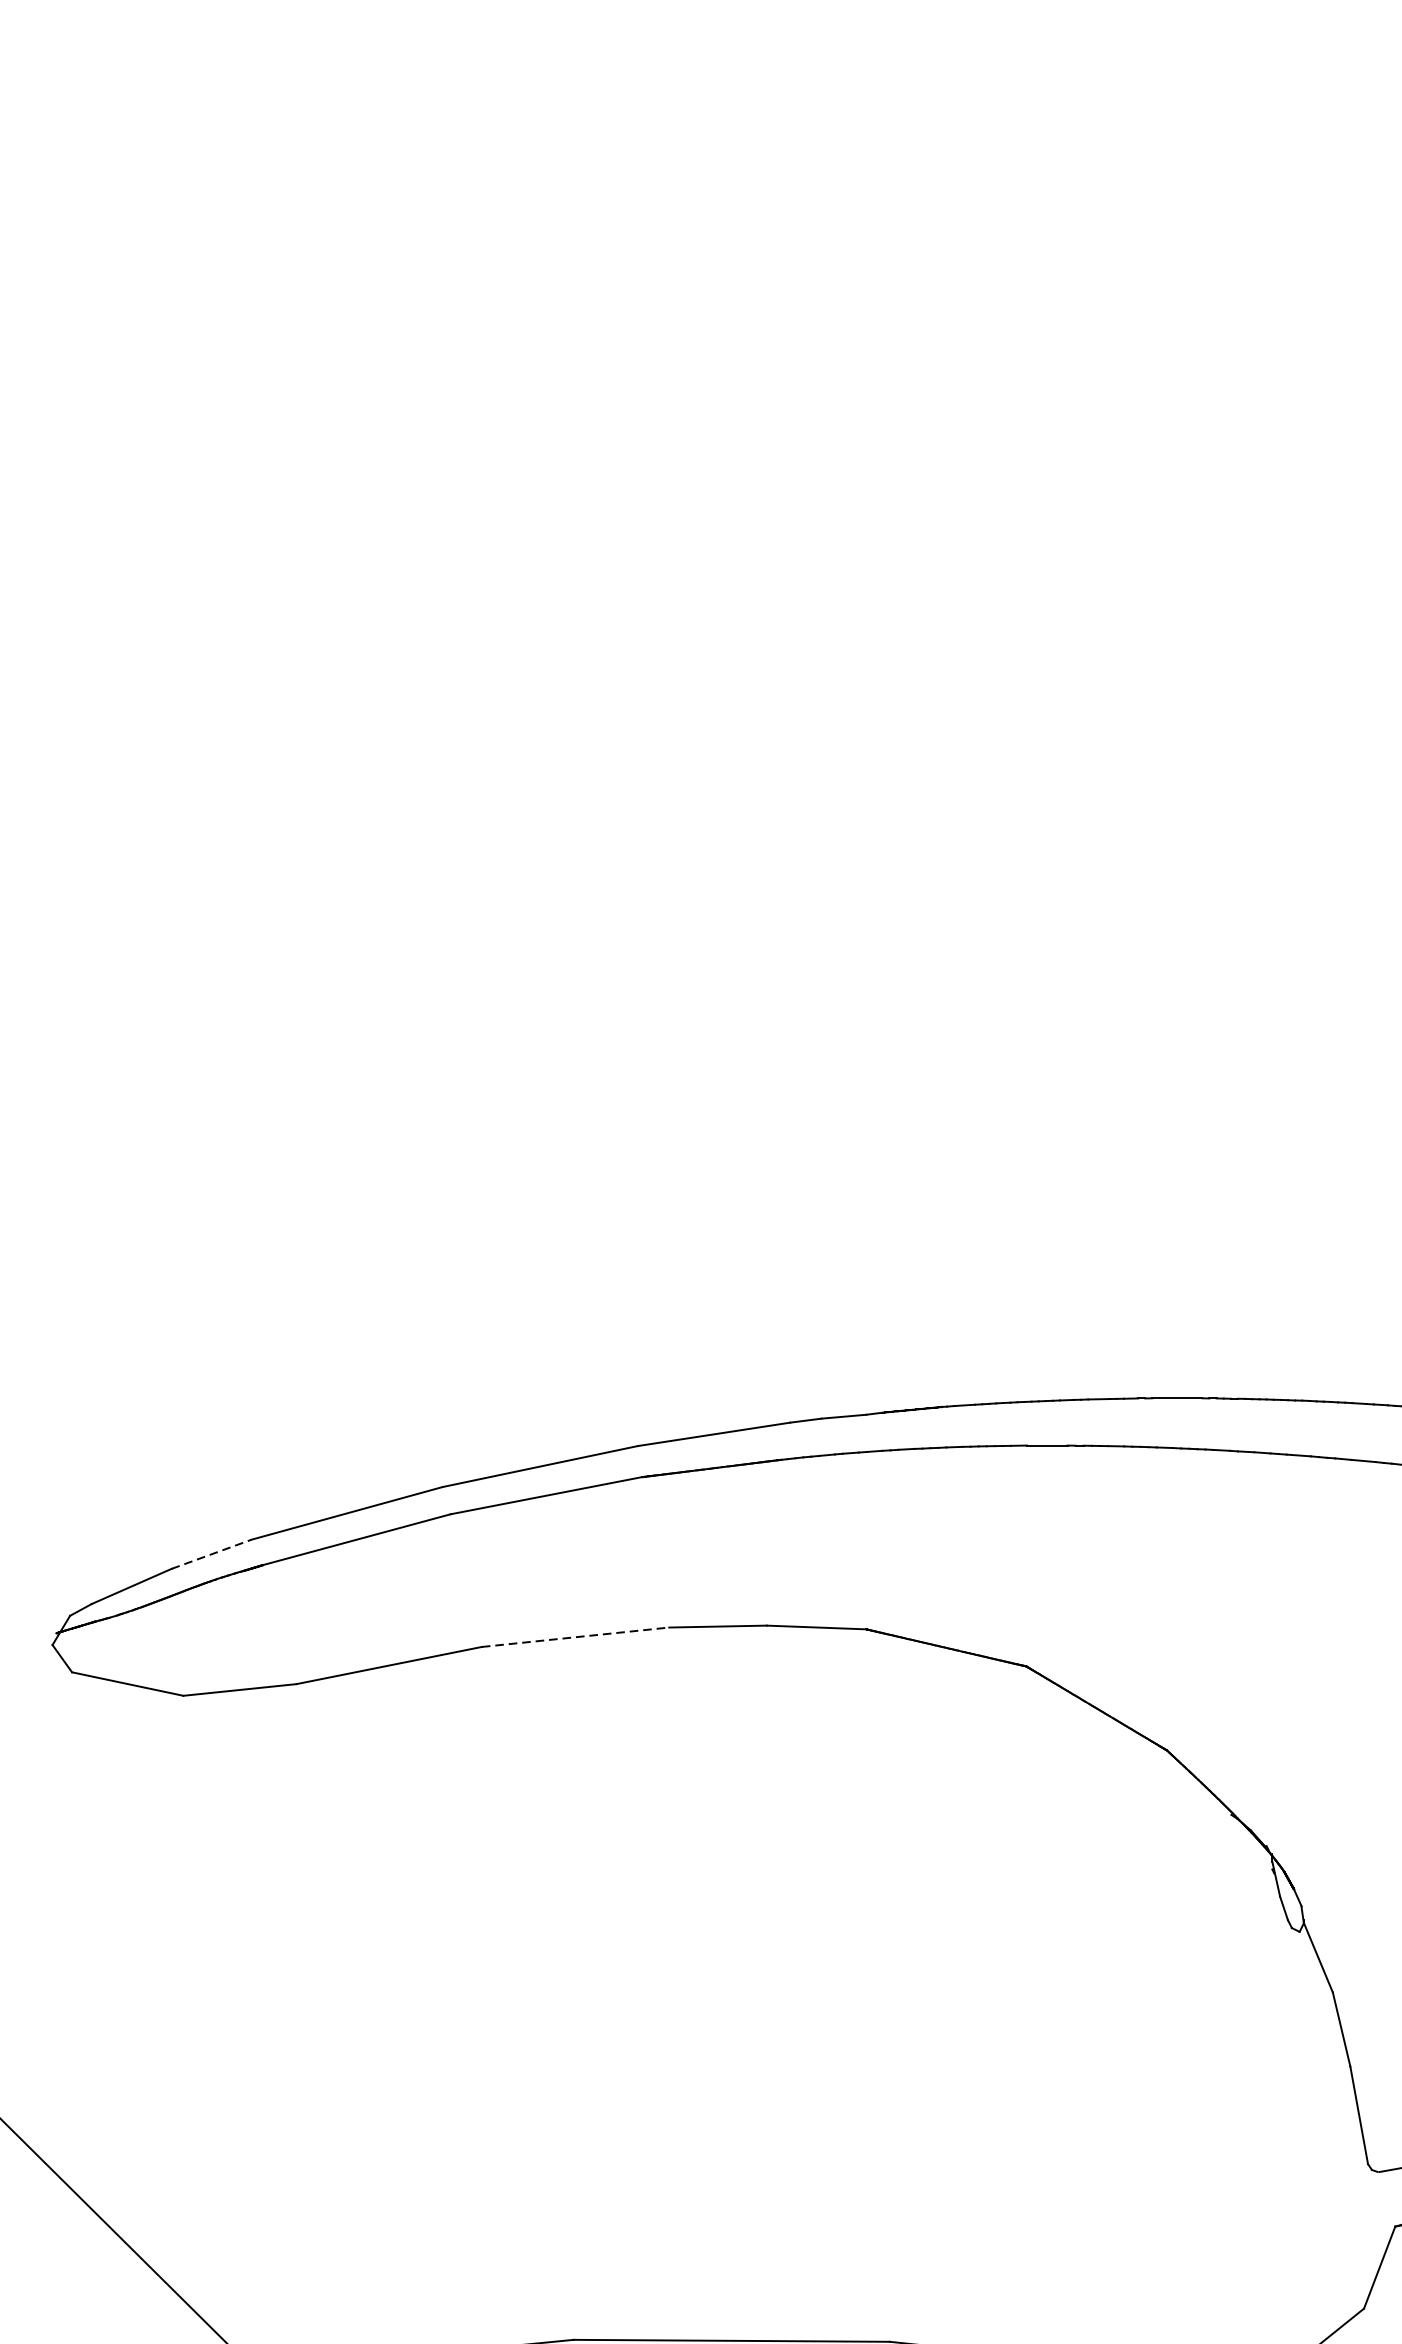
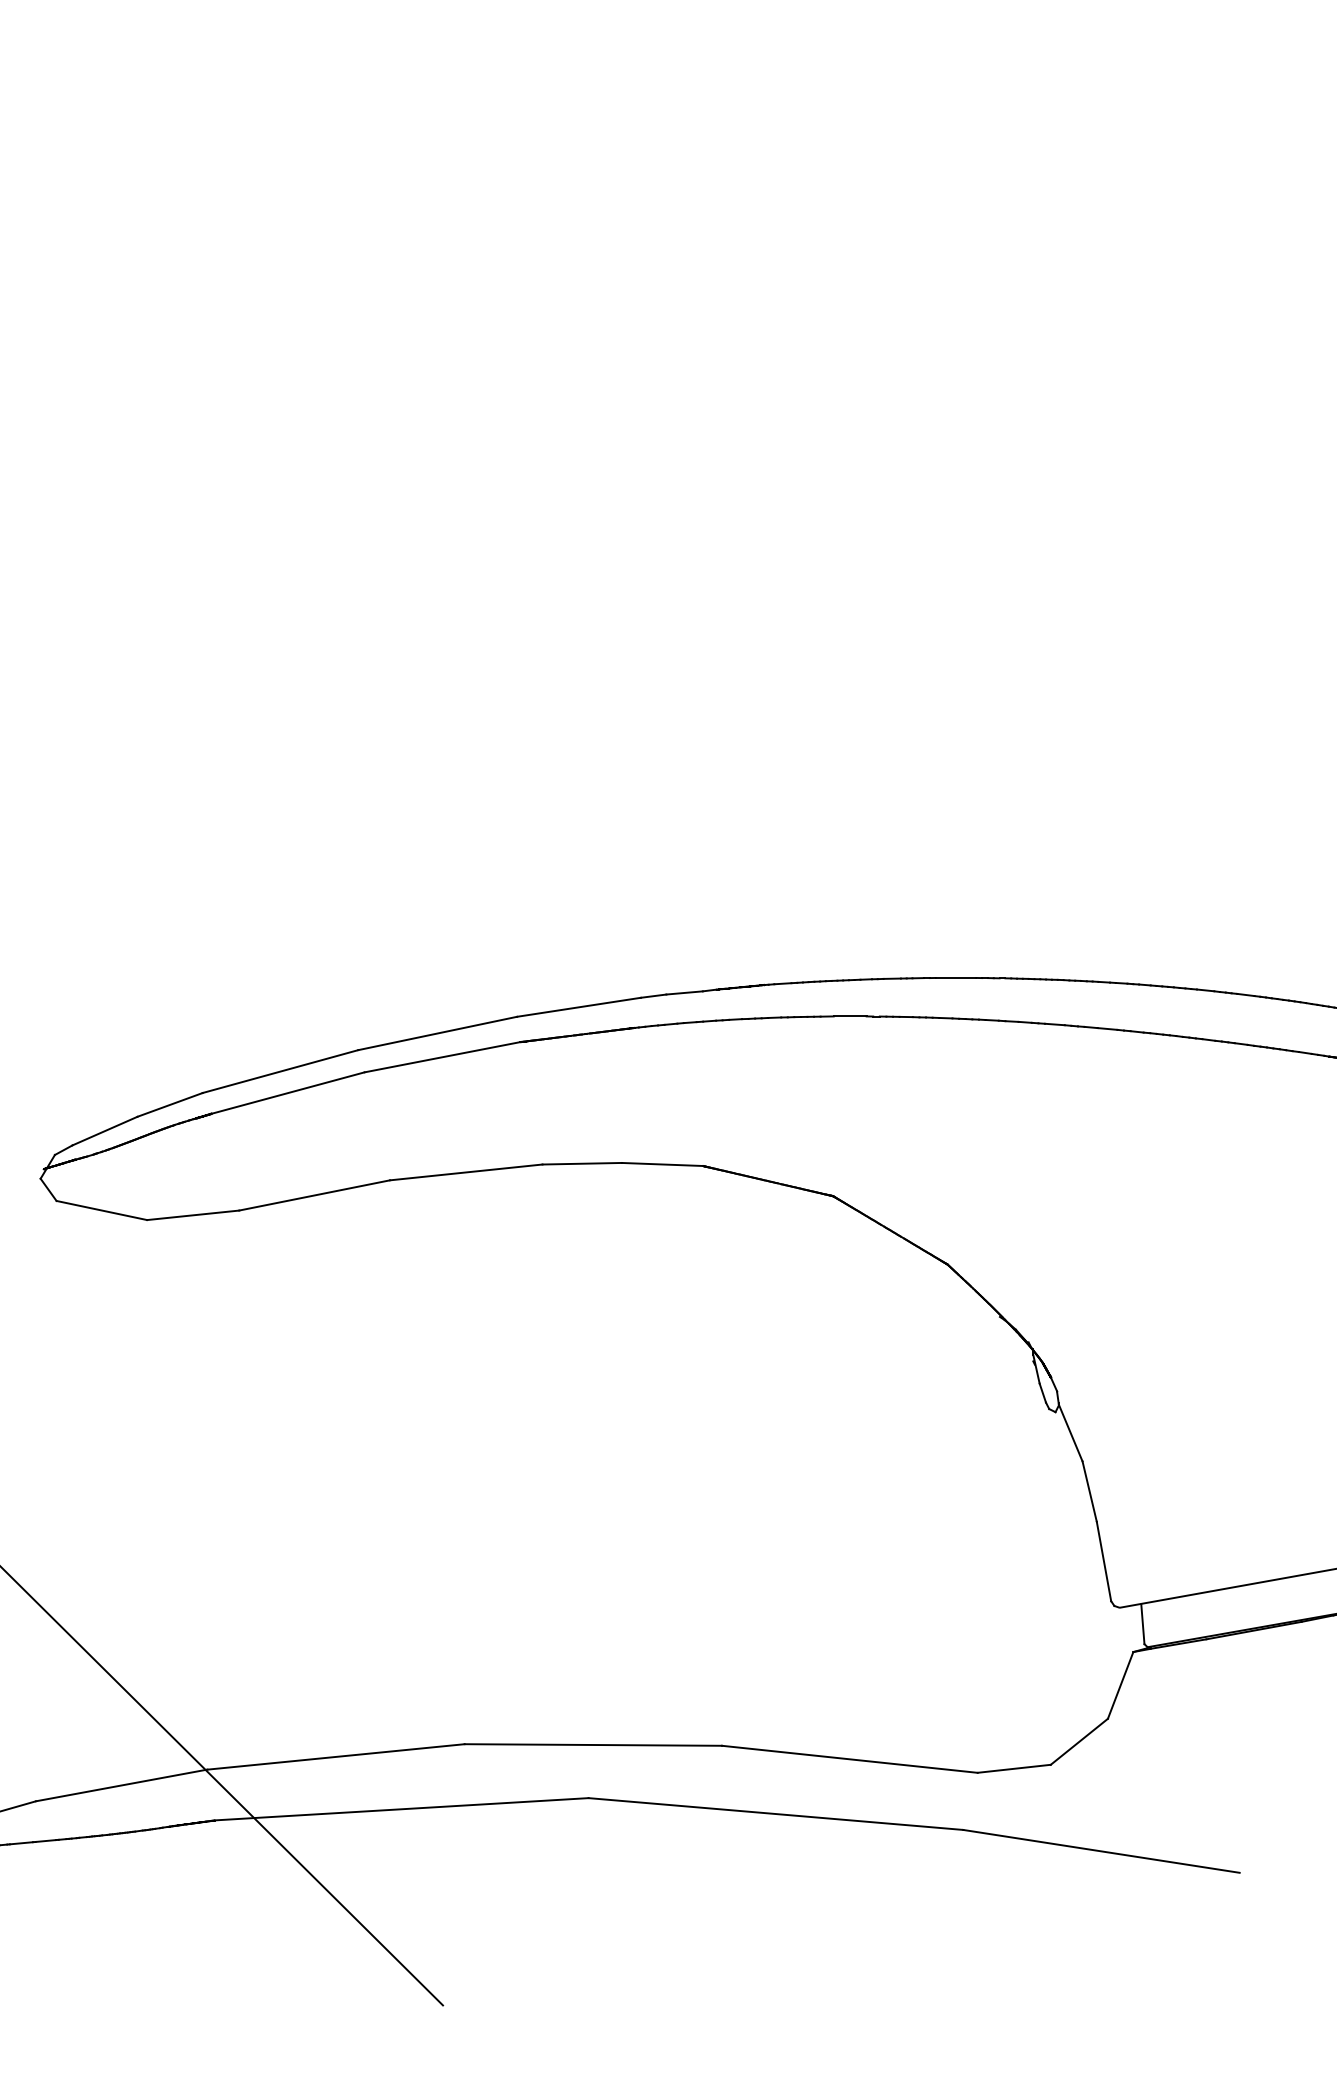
line: (212, 1553) -> (170, 1104), dashed -> solid
line: (575, 1637) -> (466, 1172), dashed -> solid

